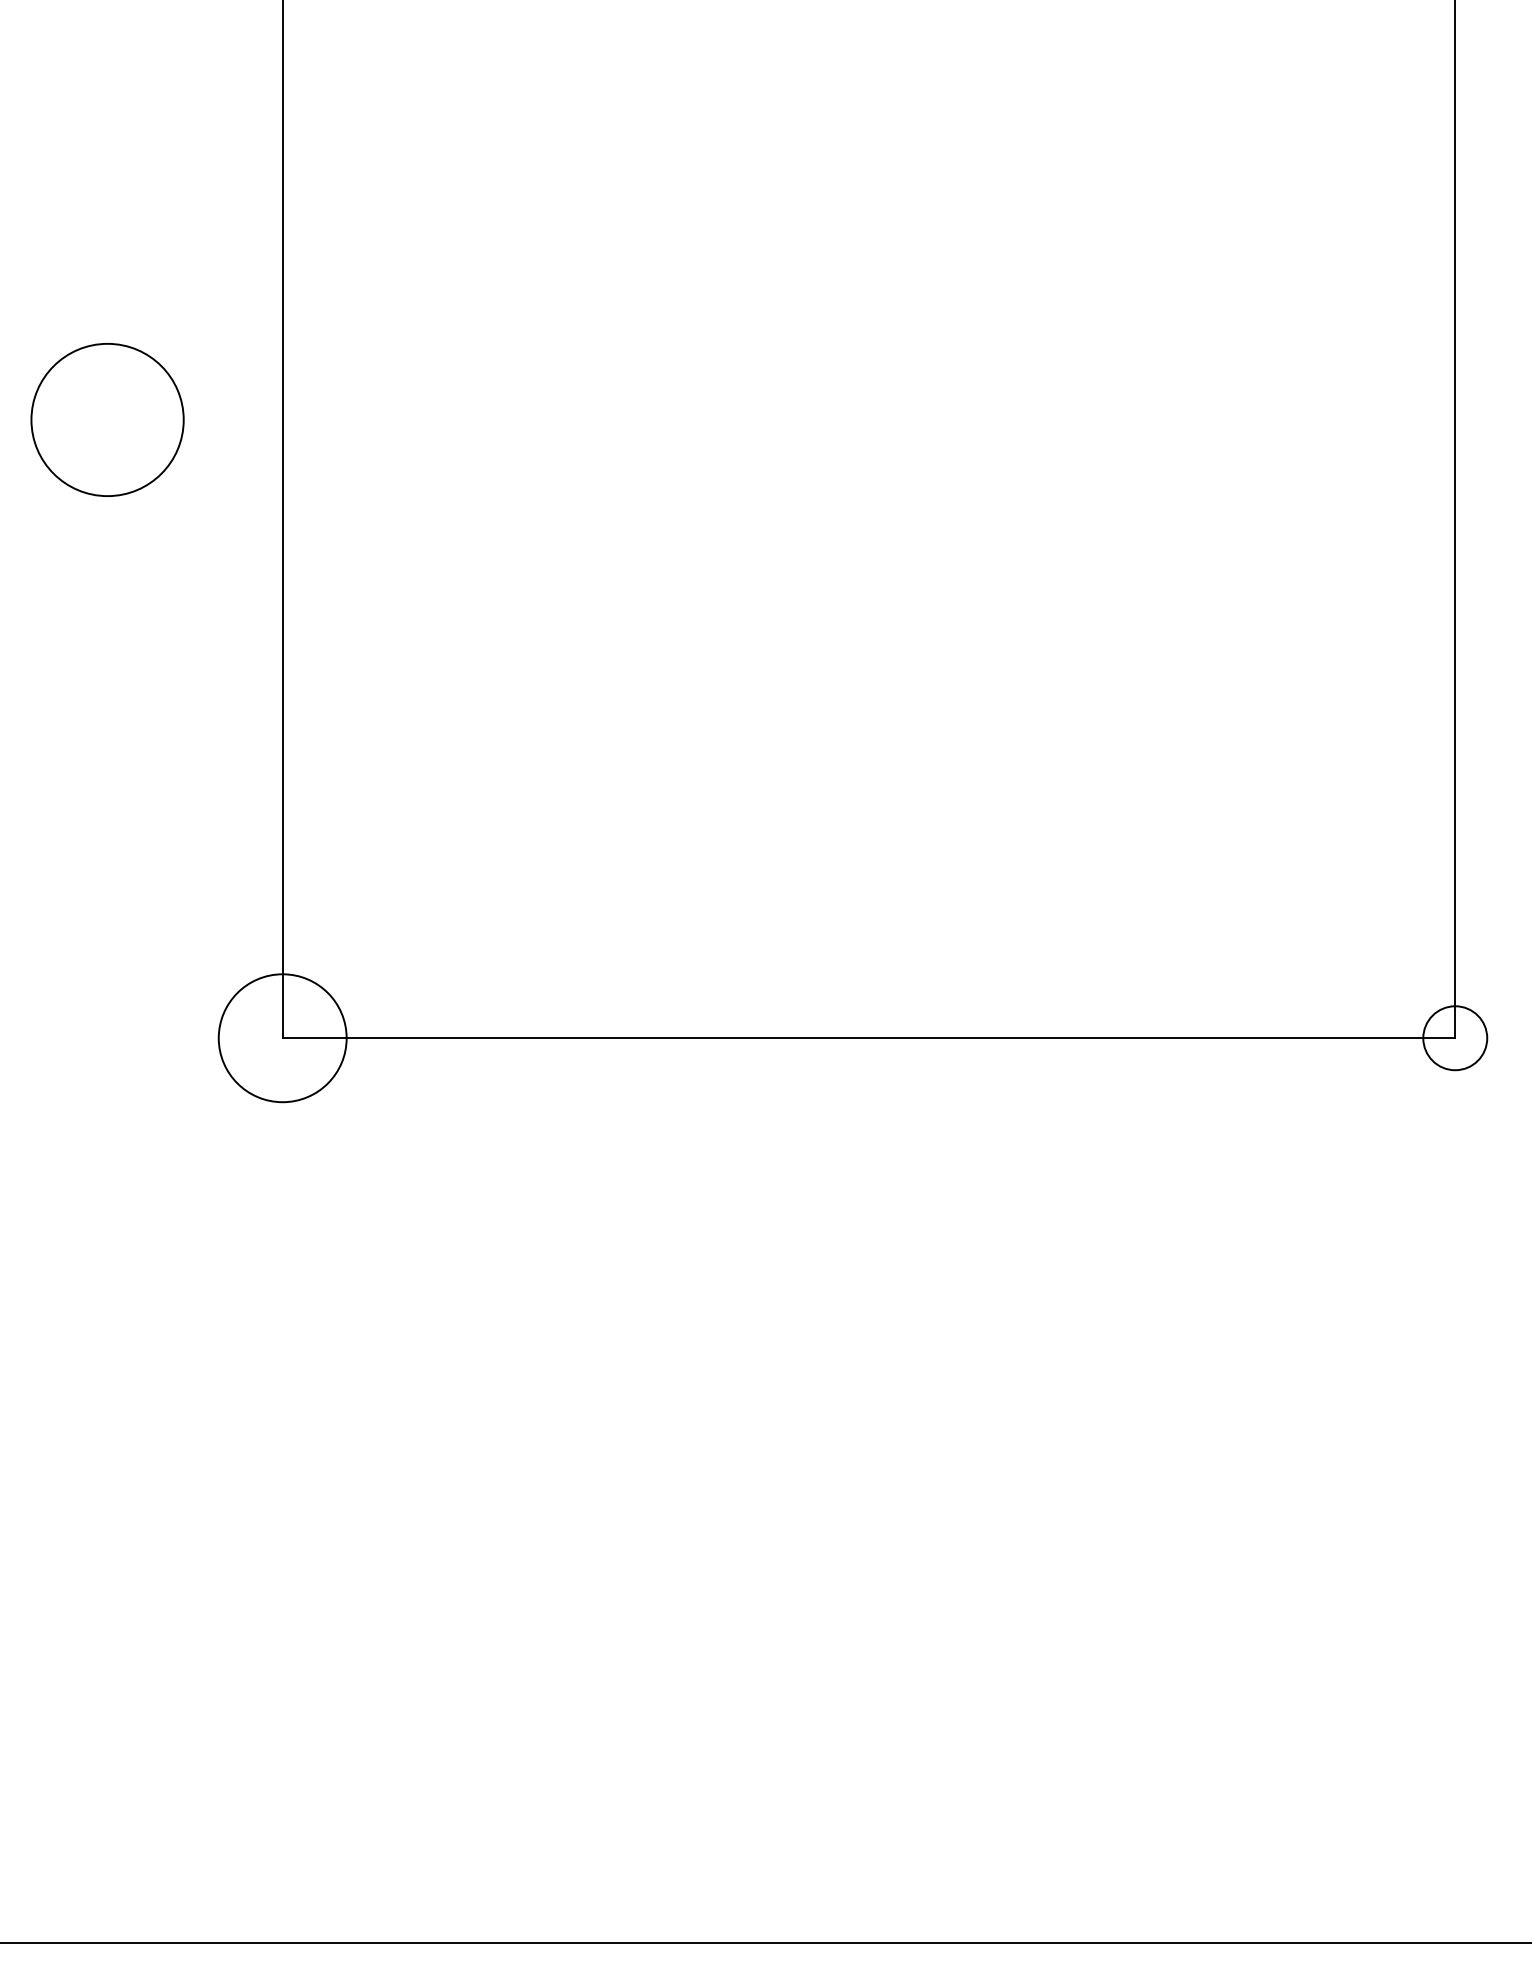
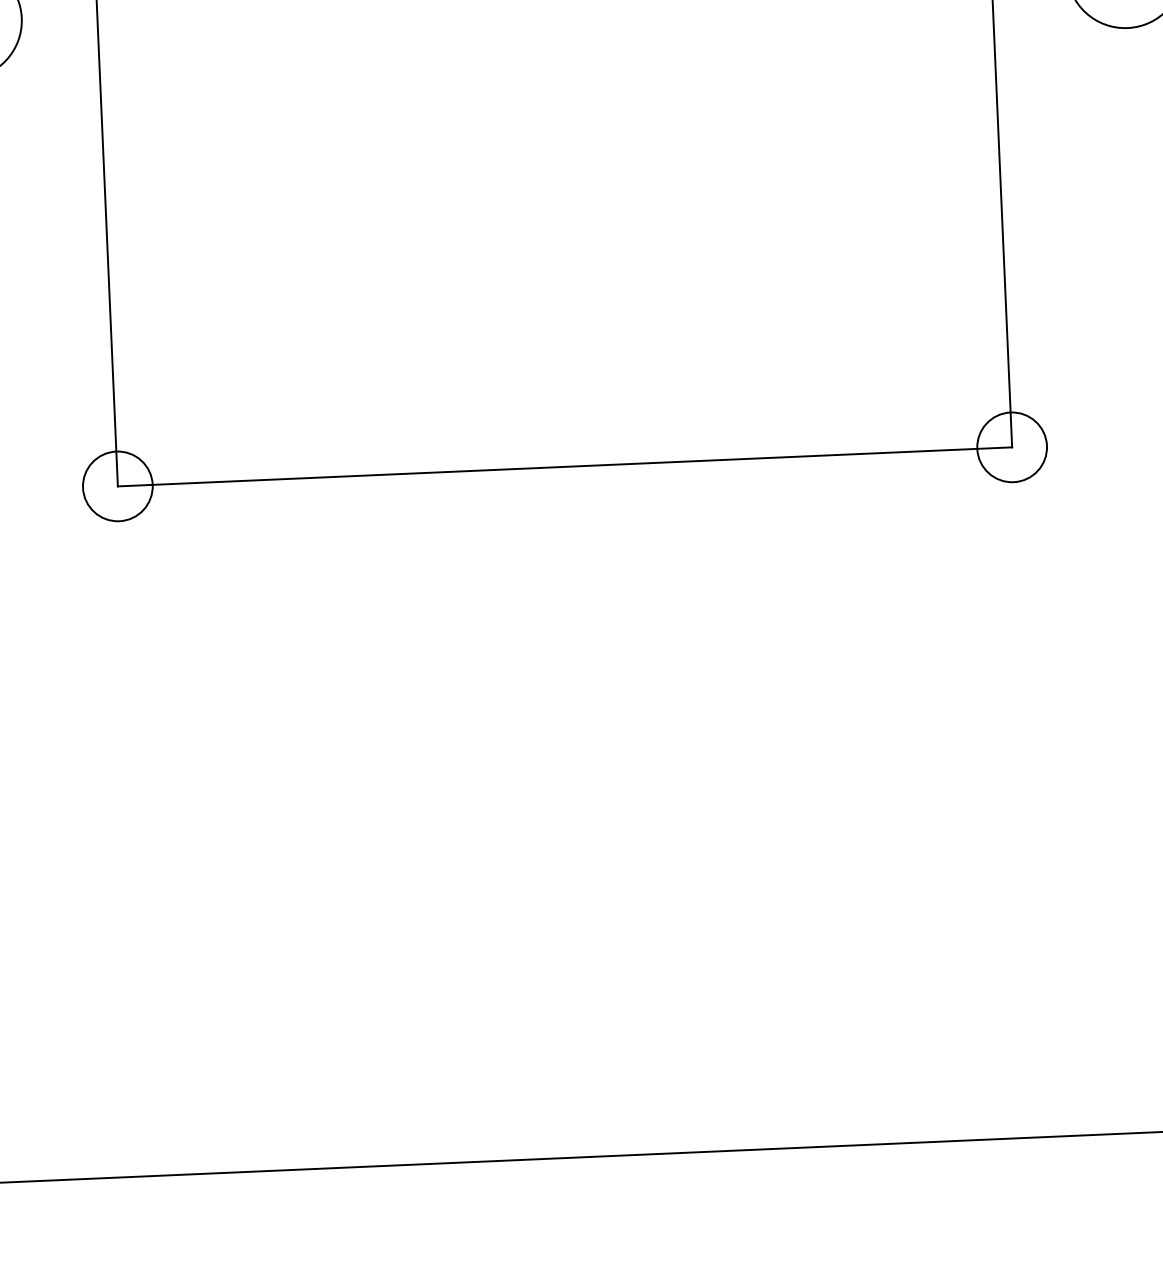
circle: (282, 1037) -> (117, 485), size x0.71
circle: (1454, 1037) -> (1011, 446), size x1.43

